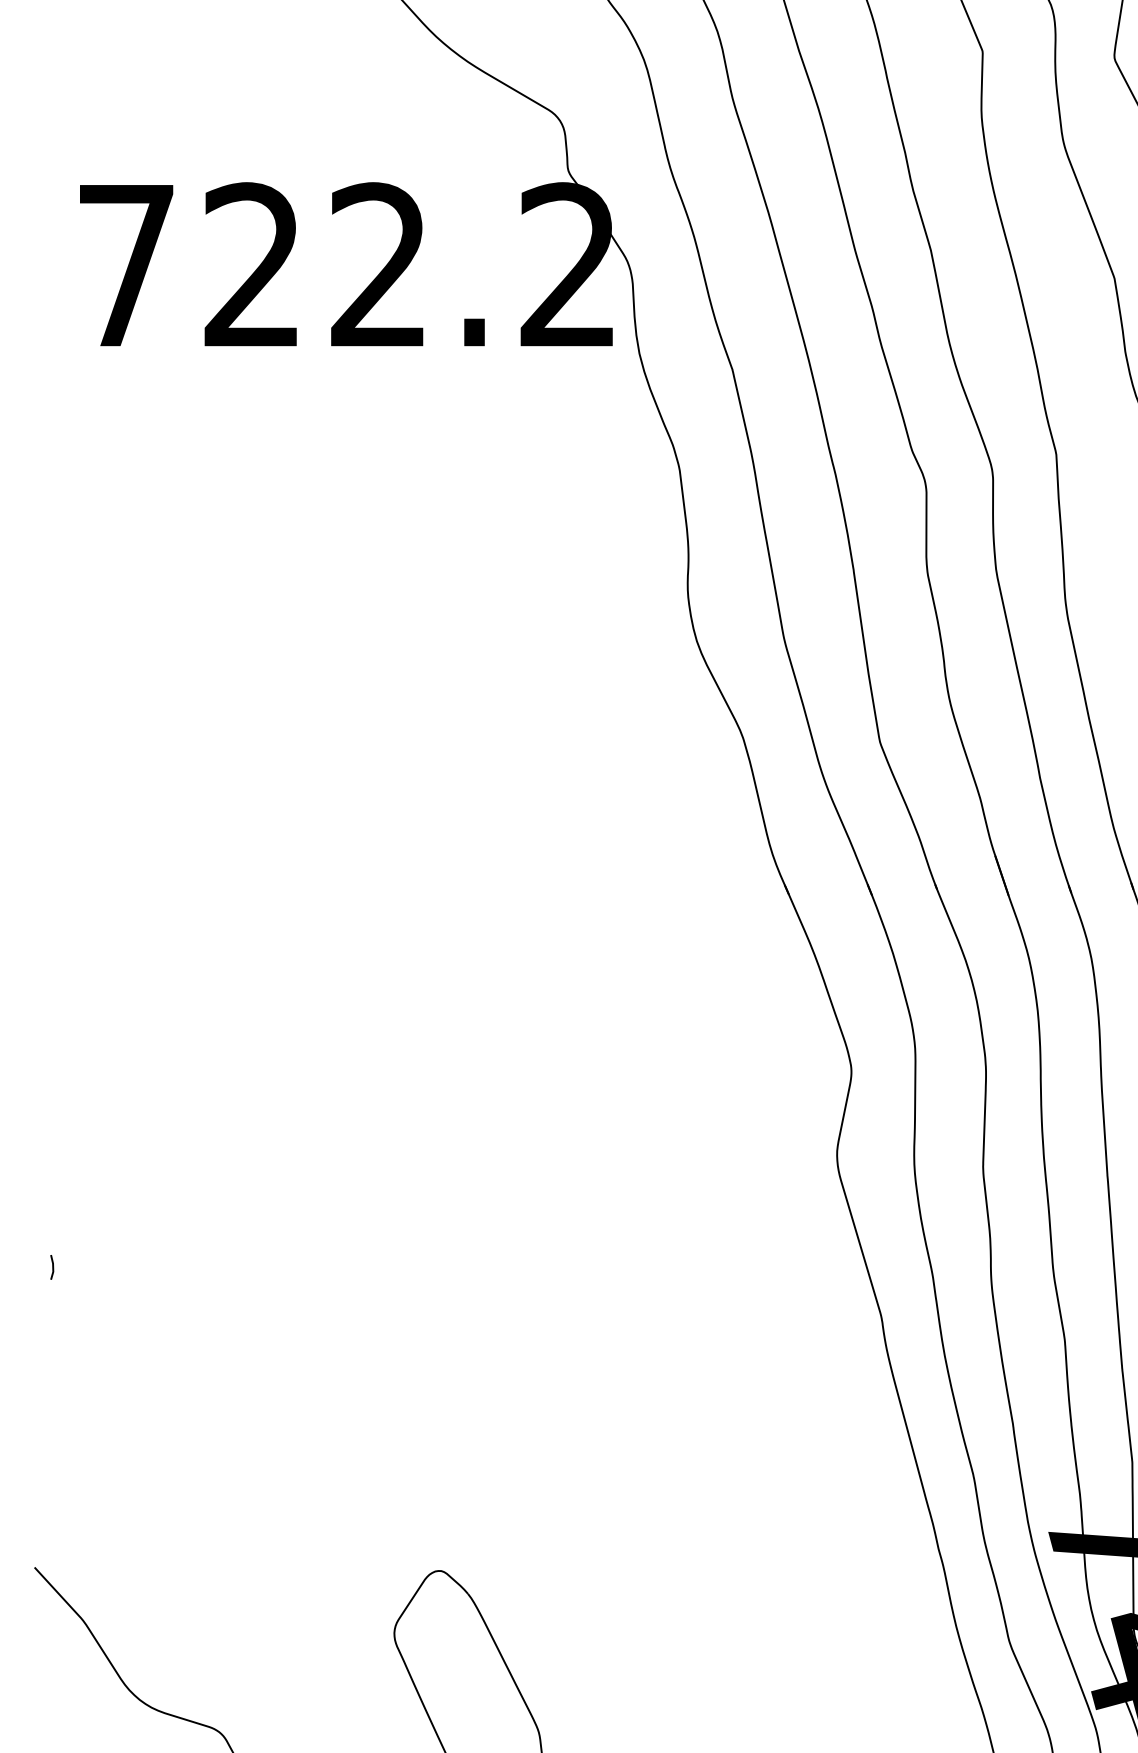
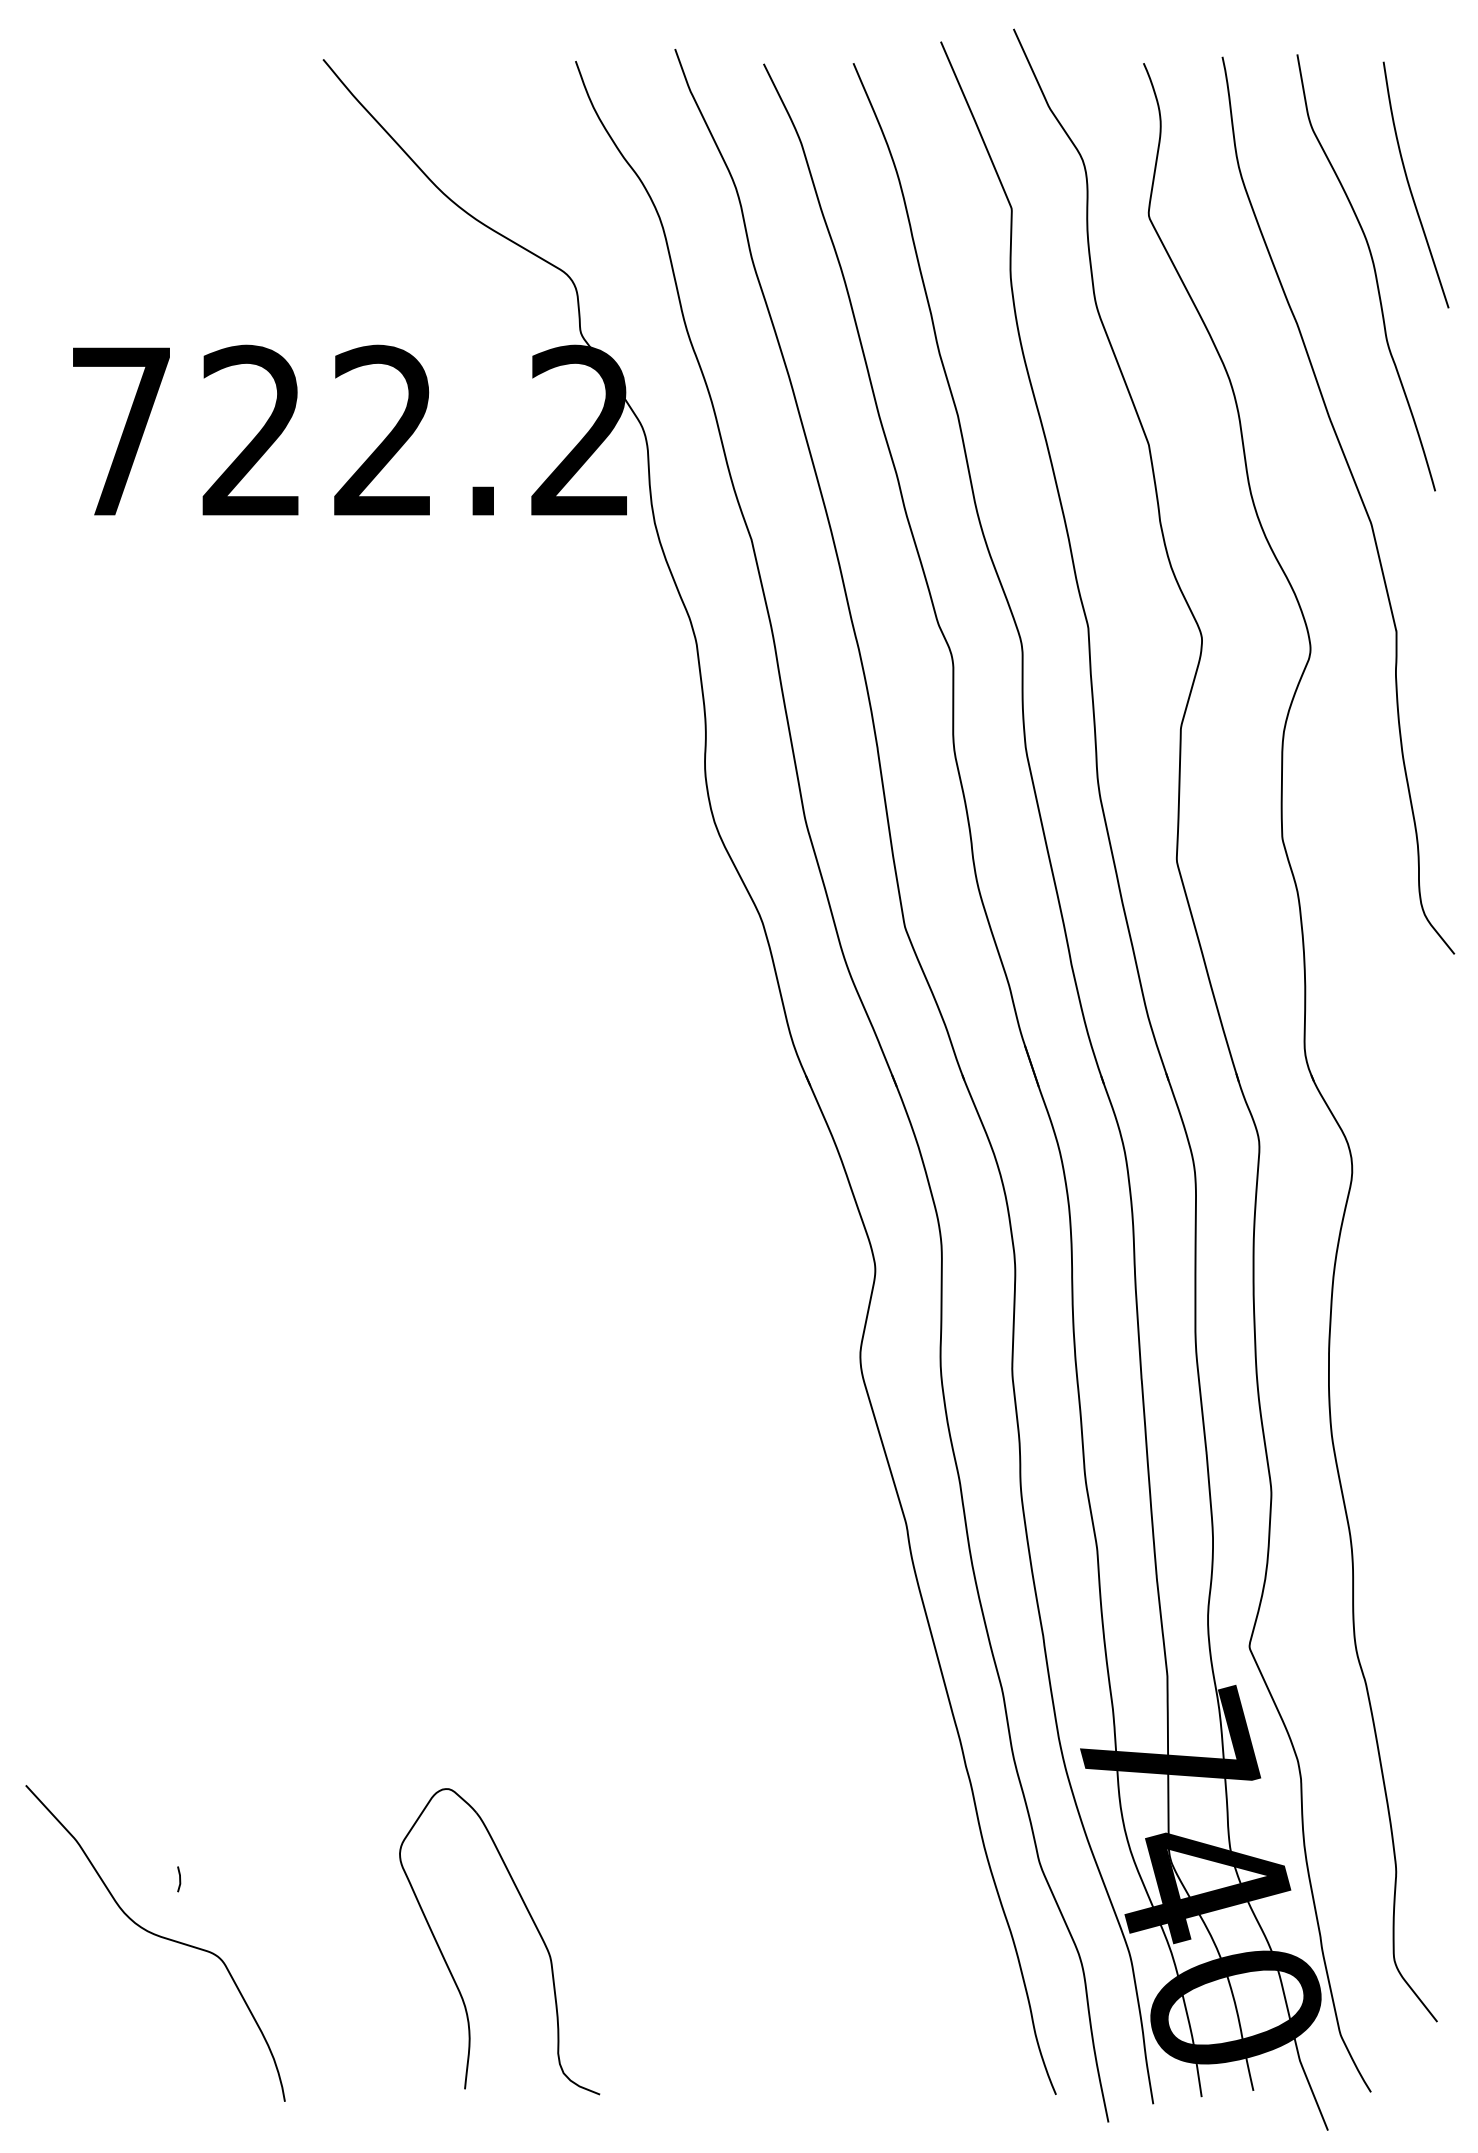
line: (52, 1267) -> (179, 1879), moved

